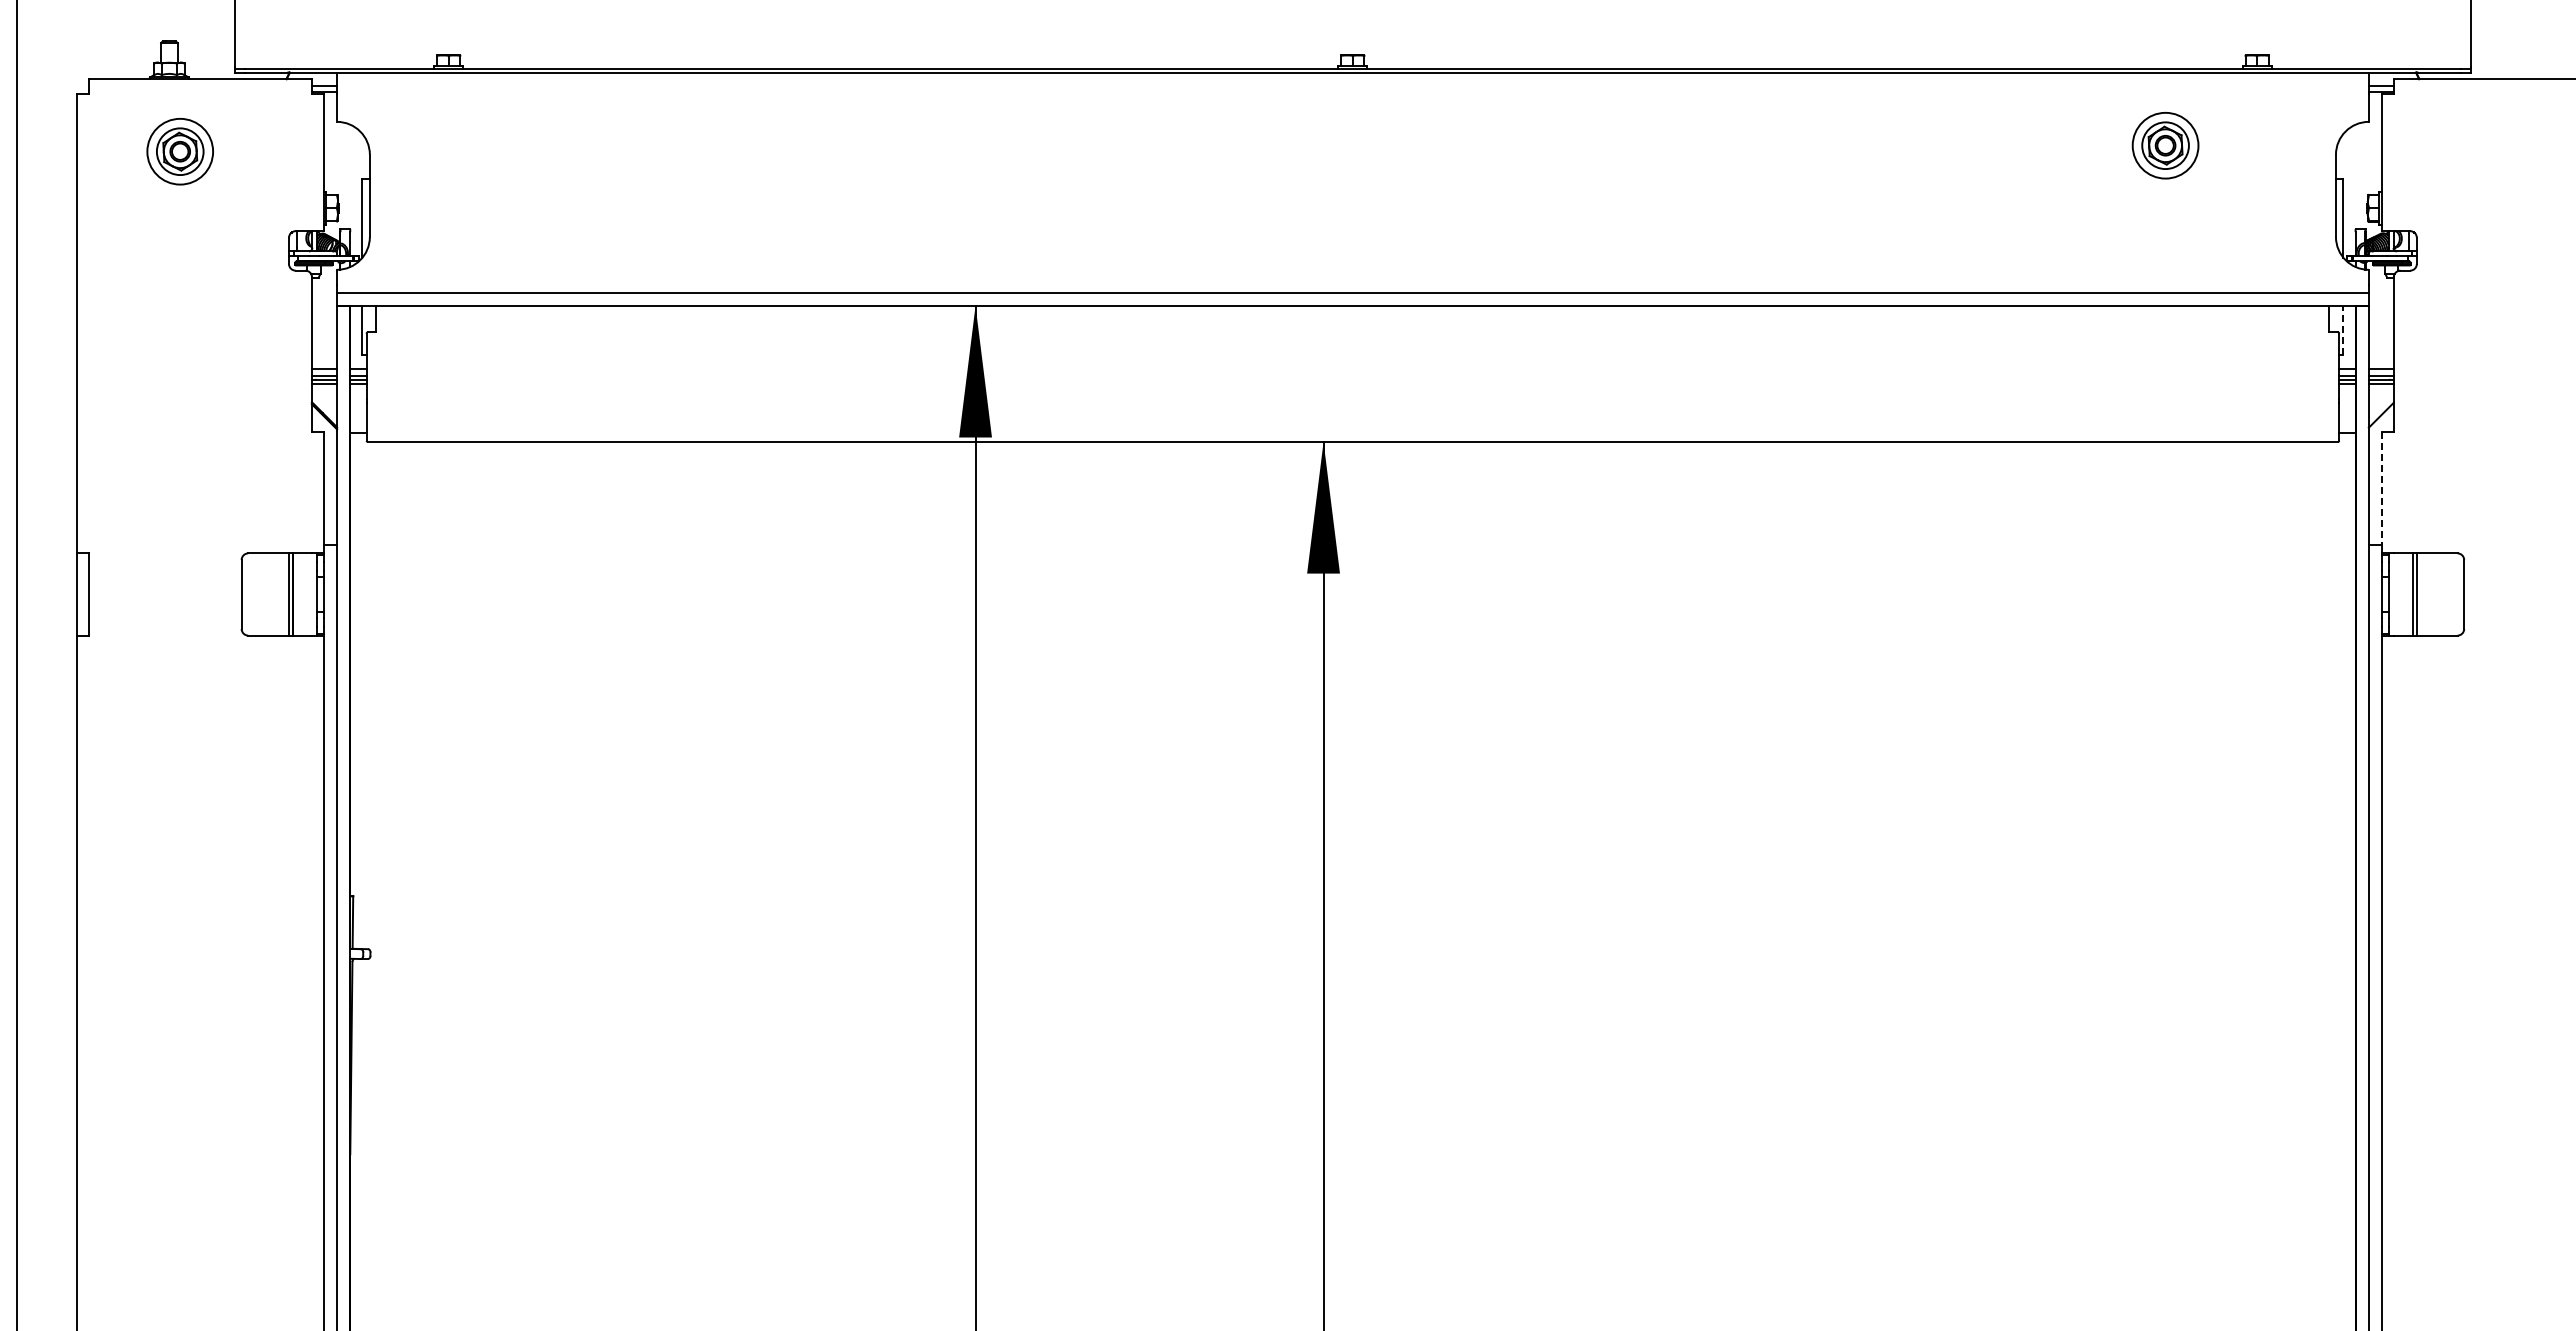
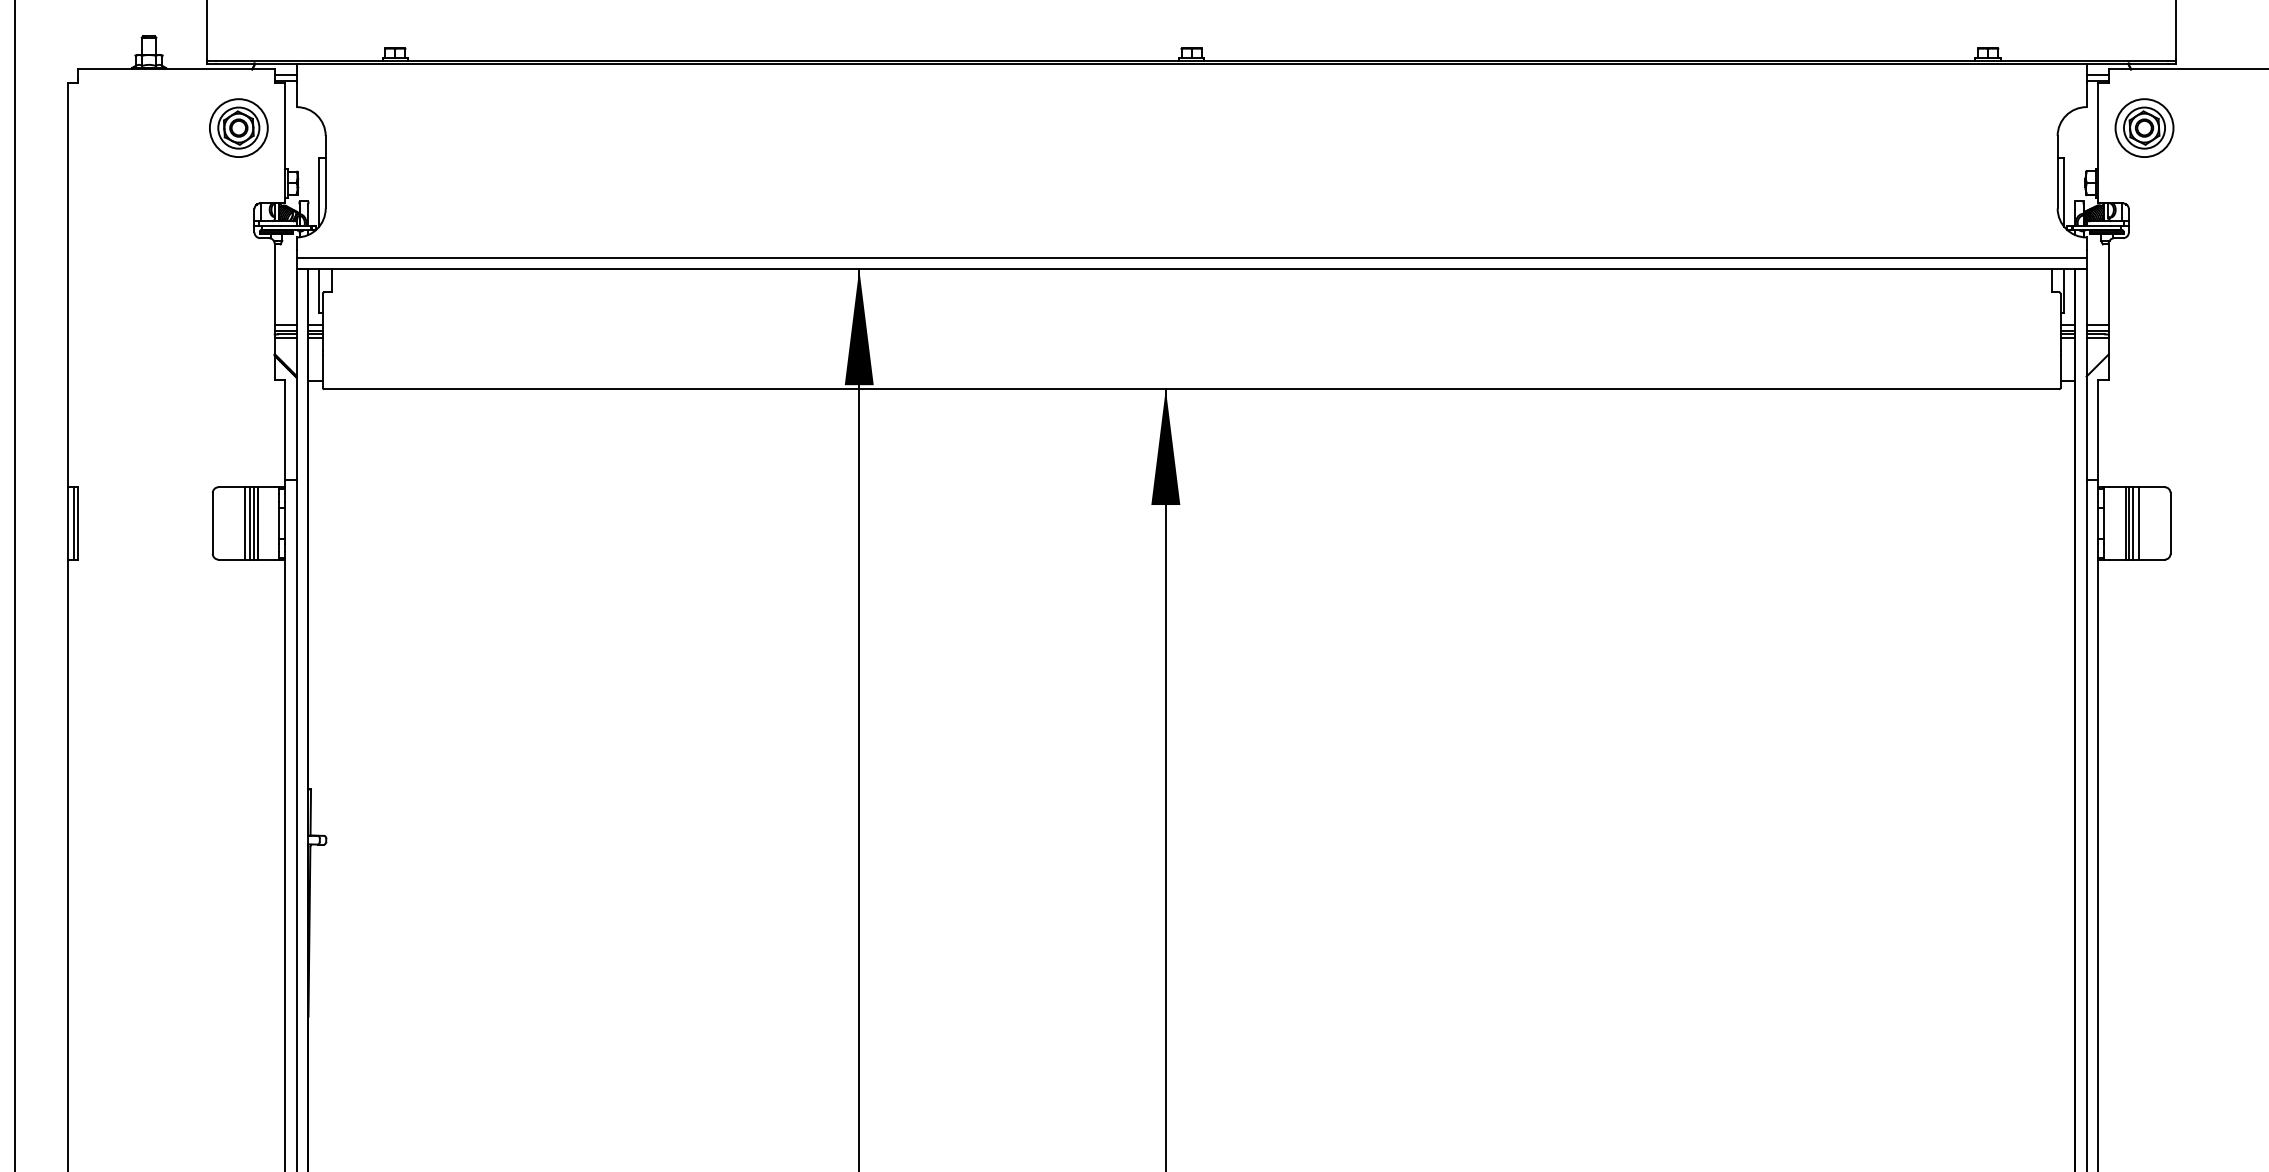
part: (2165, 145) -> (2144, 127), moved
part: (179, 151) -> (238, 127), moved
line: (2343, 330) -> (2064, 290), dashed -> solid
line: (2381, 488) -> (2097, 430), dashed -> solid
line: (83, 594) -> (73, 523), added
line: (277, 594) -> (244, 523), added
line: (284, 594) -> (250, 523), added
line: (2421, 594) -> (2133, 523), added
line: (2428, 594) -> (2139, 523), added

